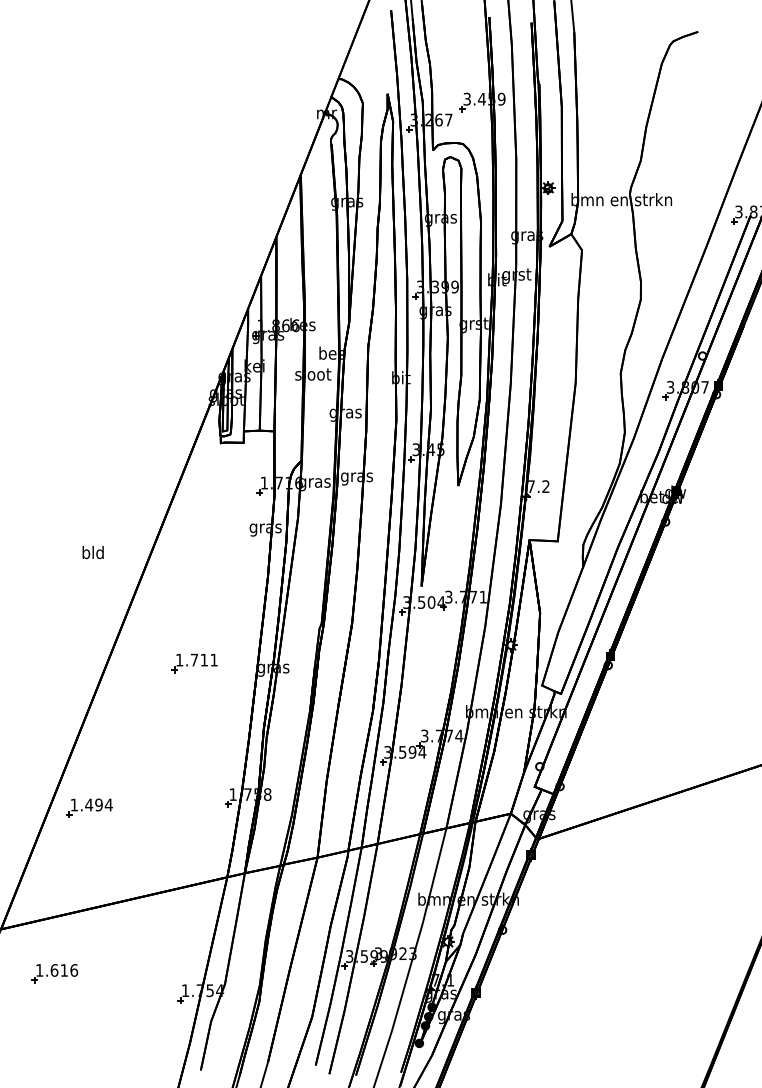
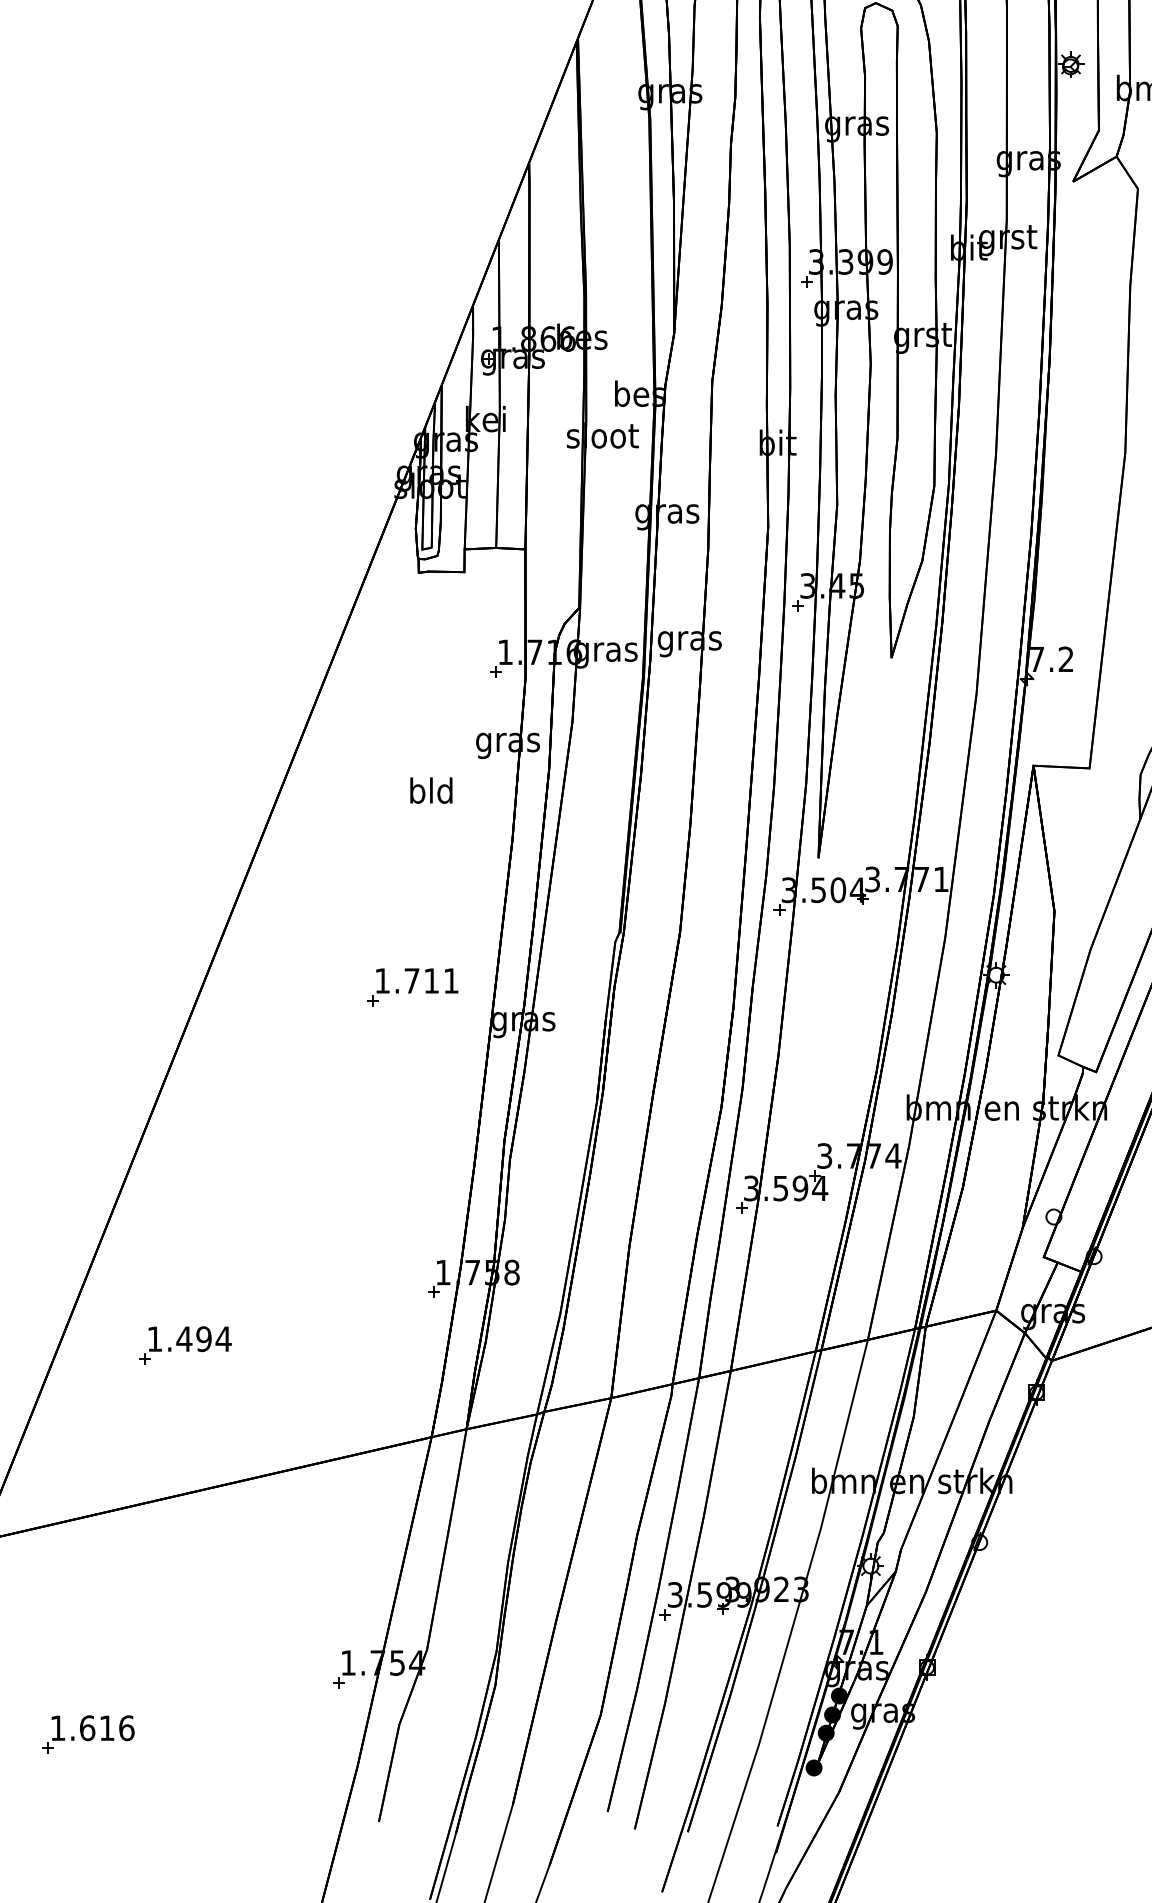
text: (92, 552) -> (429, 790), moved
part: (194, 663) -> (412, 987), moved
part: (89, 807) -> (185, 1344), moved
part: (54, 973) -> (87, 1734), moved

